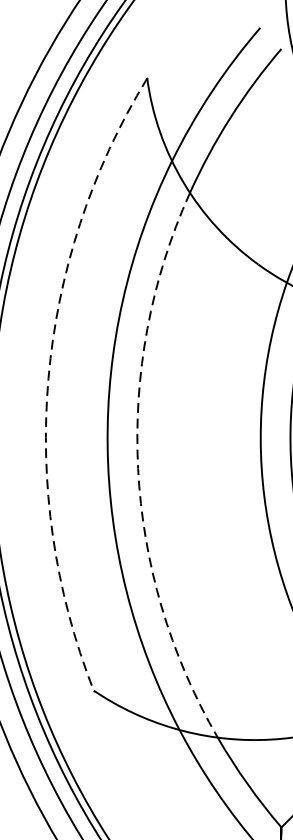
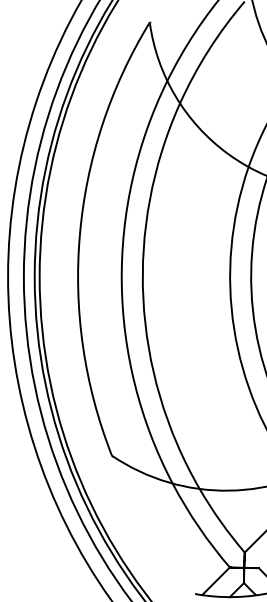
arc: (47, 378) -> (79, 234), dashed -> solid
arc: (138, 468) -> (143, 298), dashed -> solid

